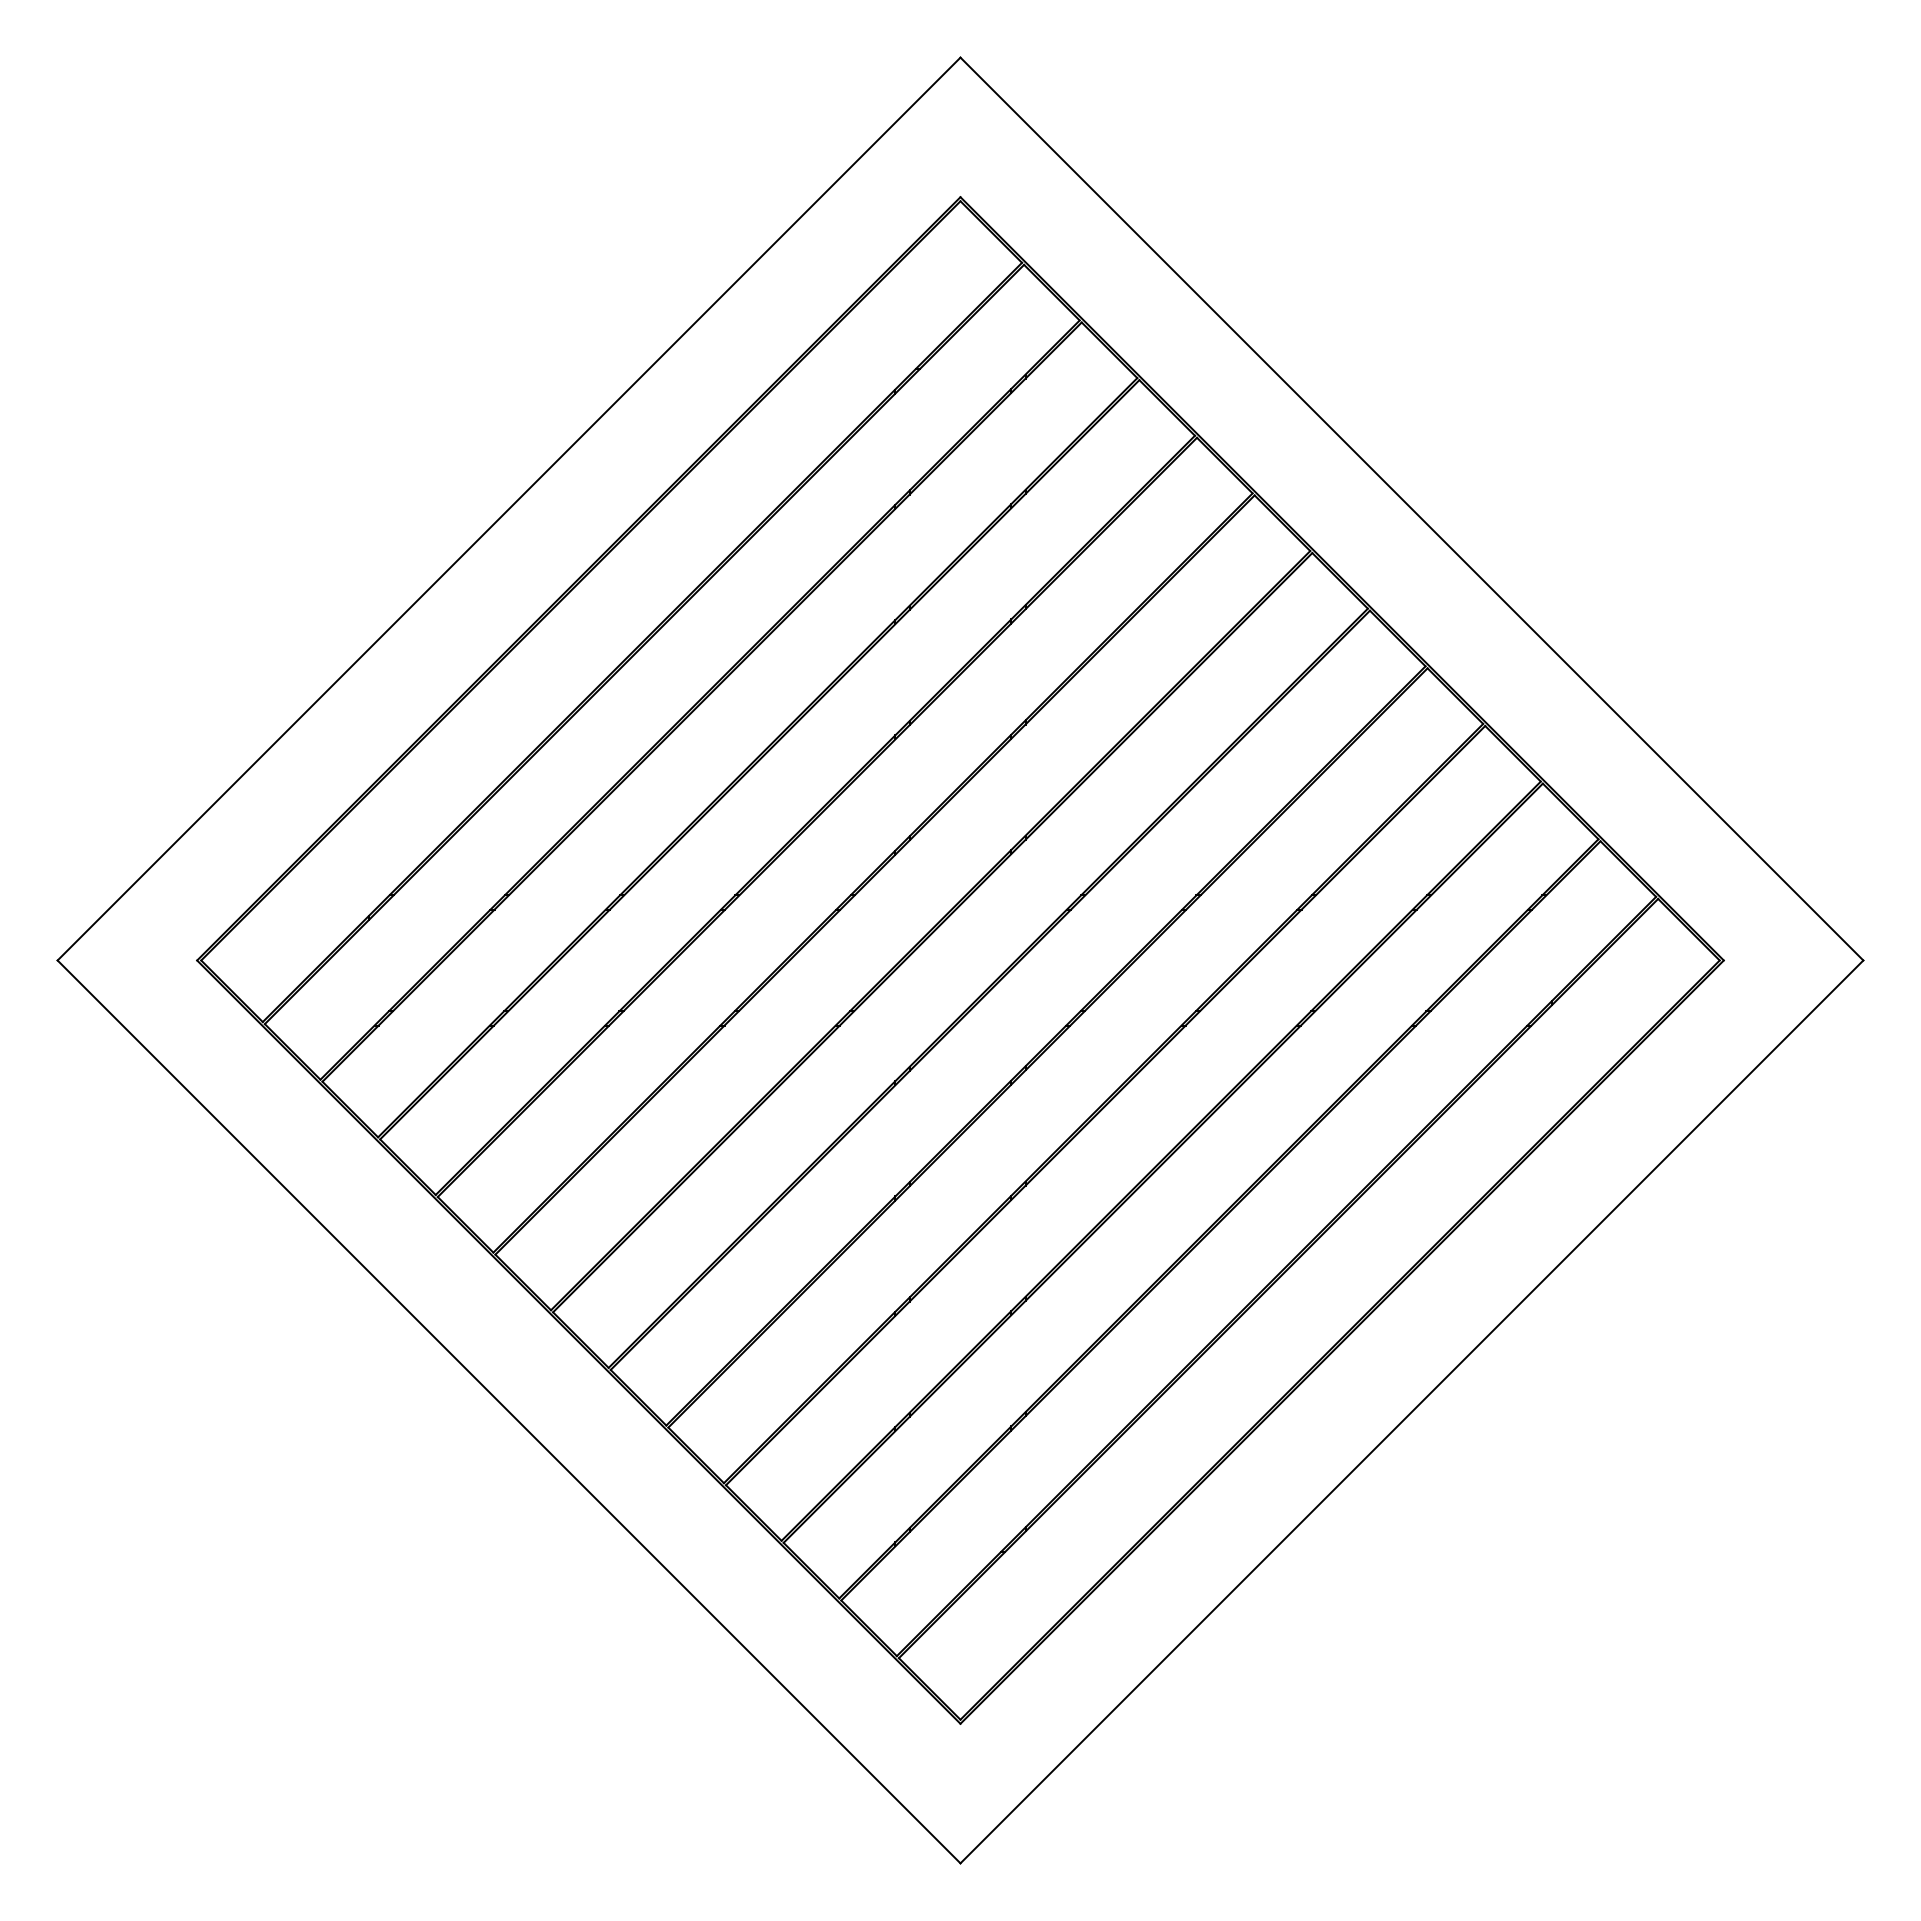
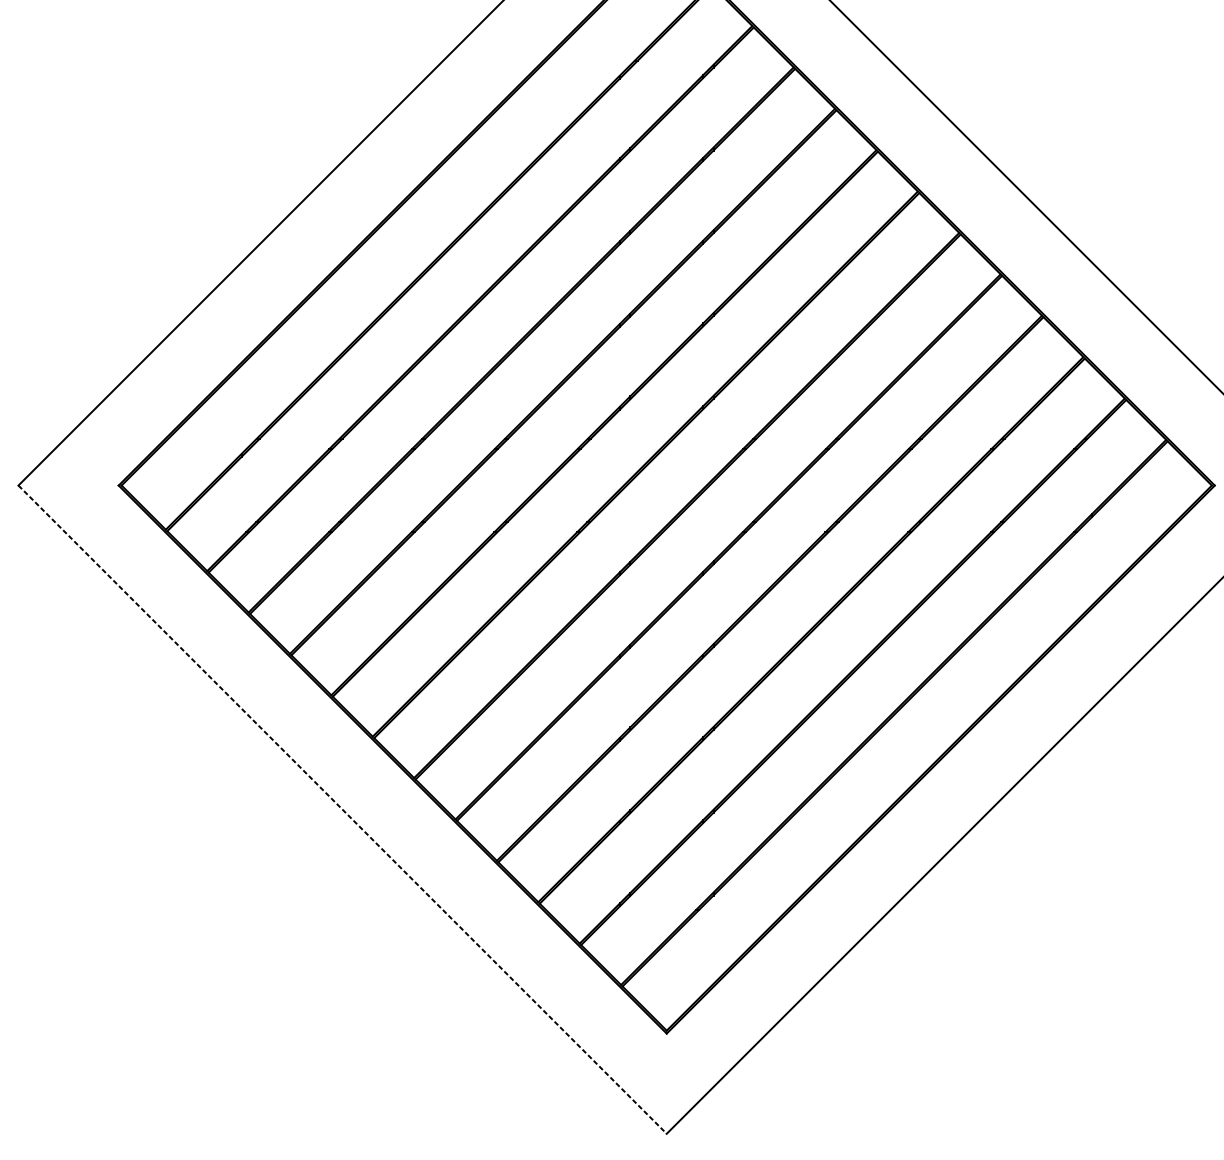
line: (509, 1412) -> (342, 810), solid -> dashed

